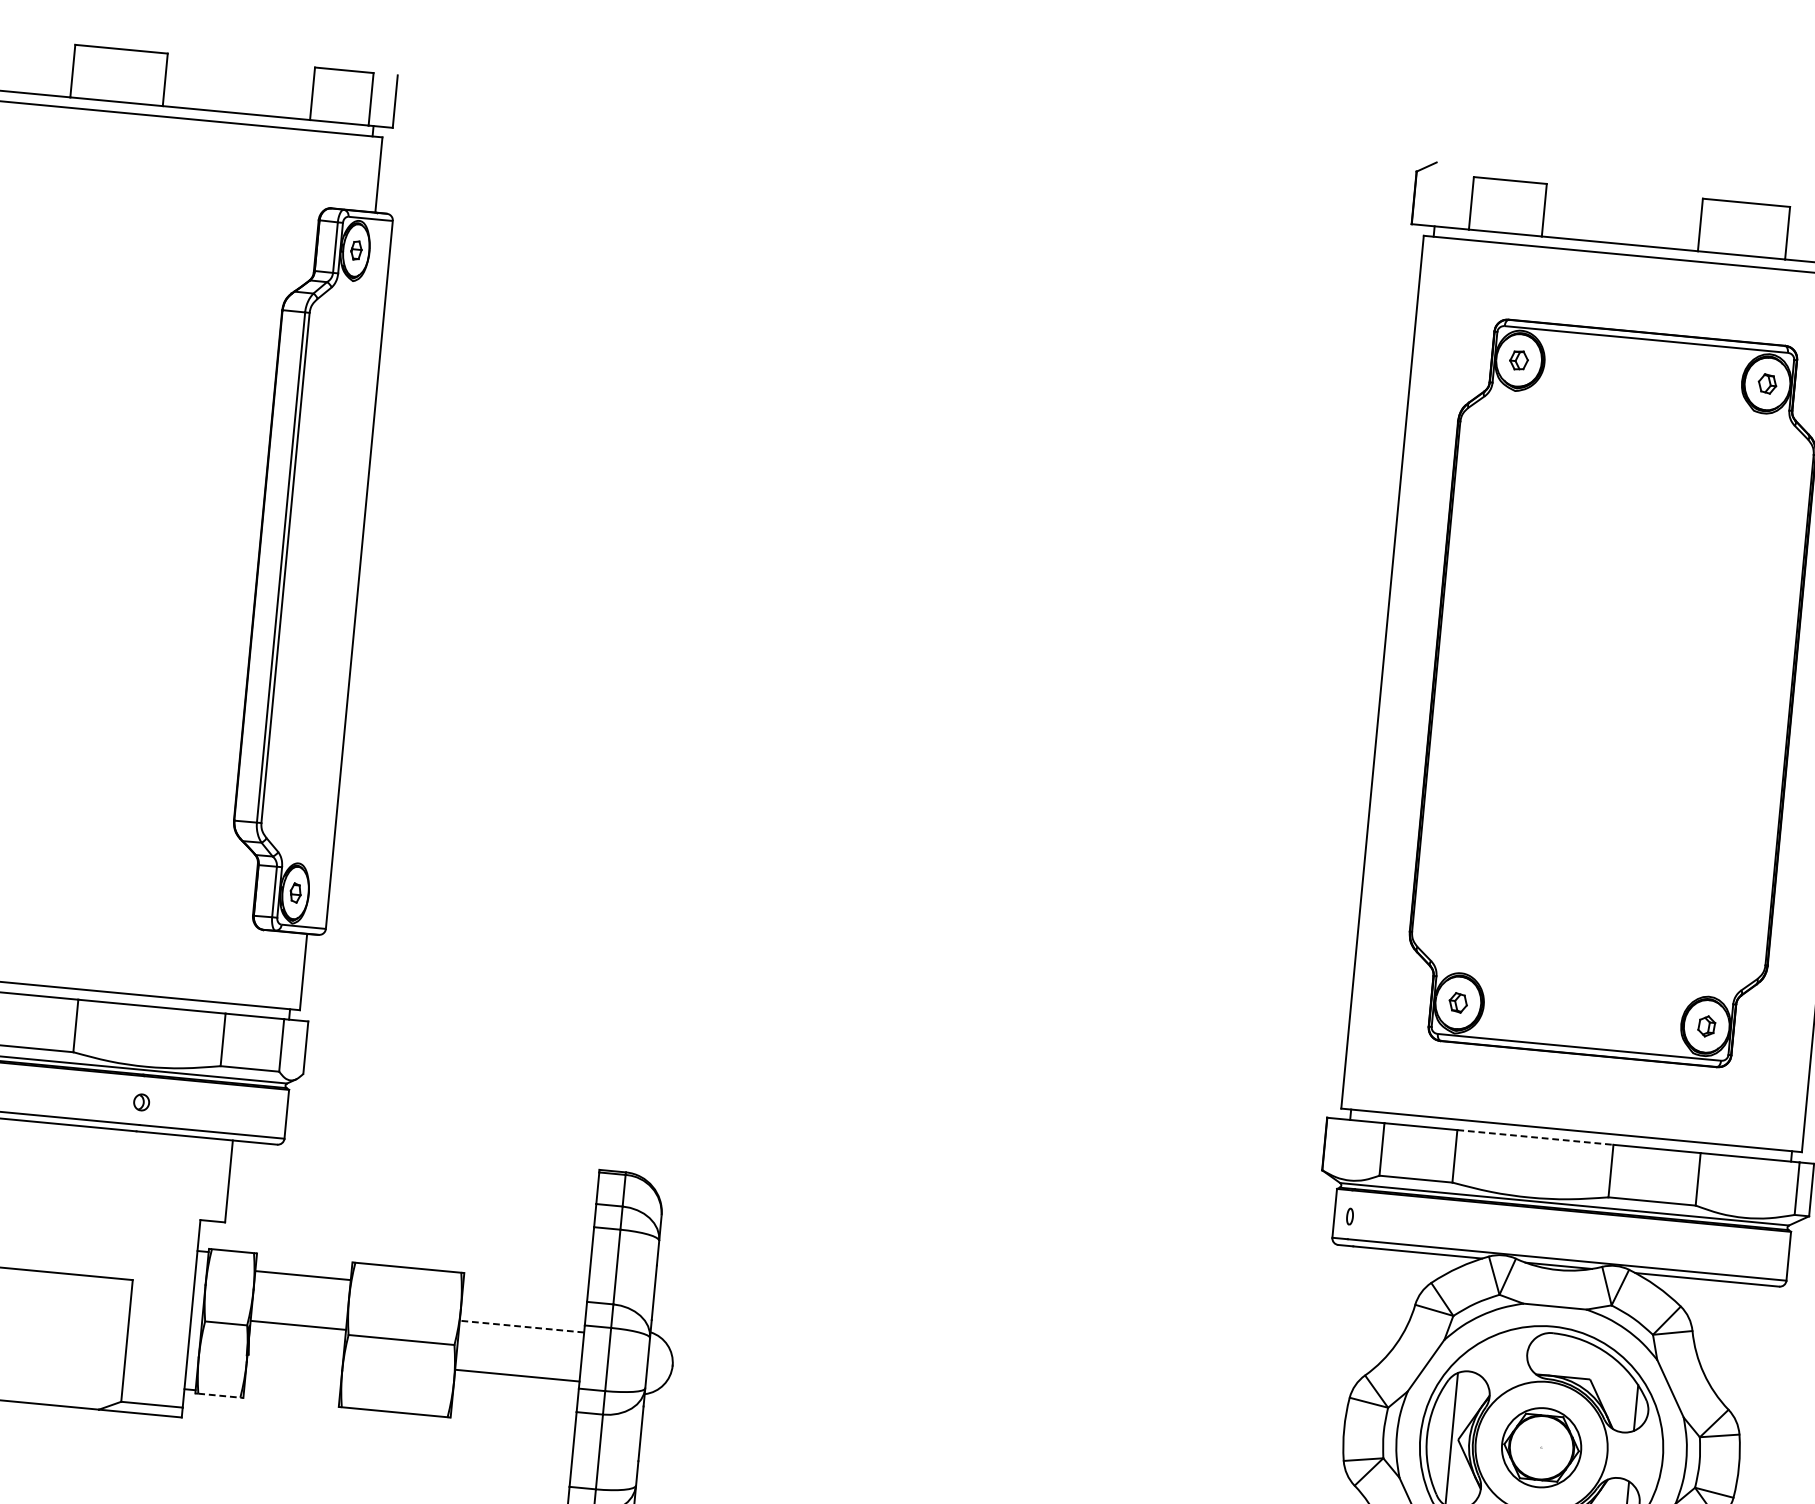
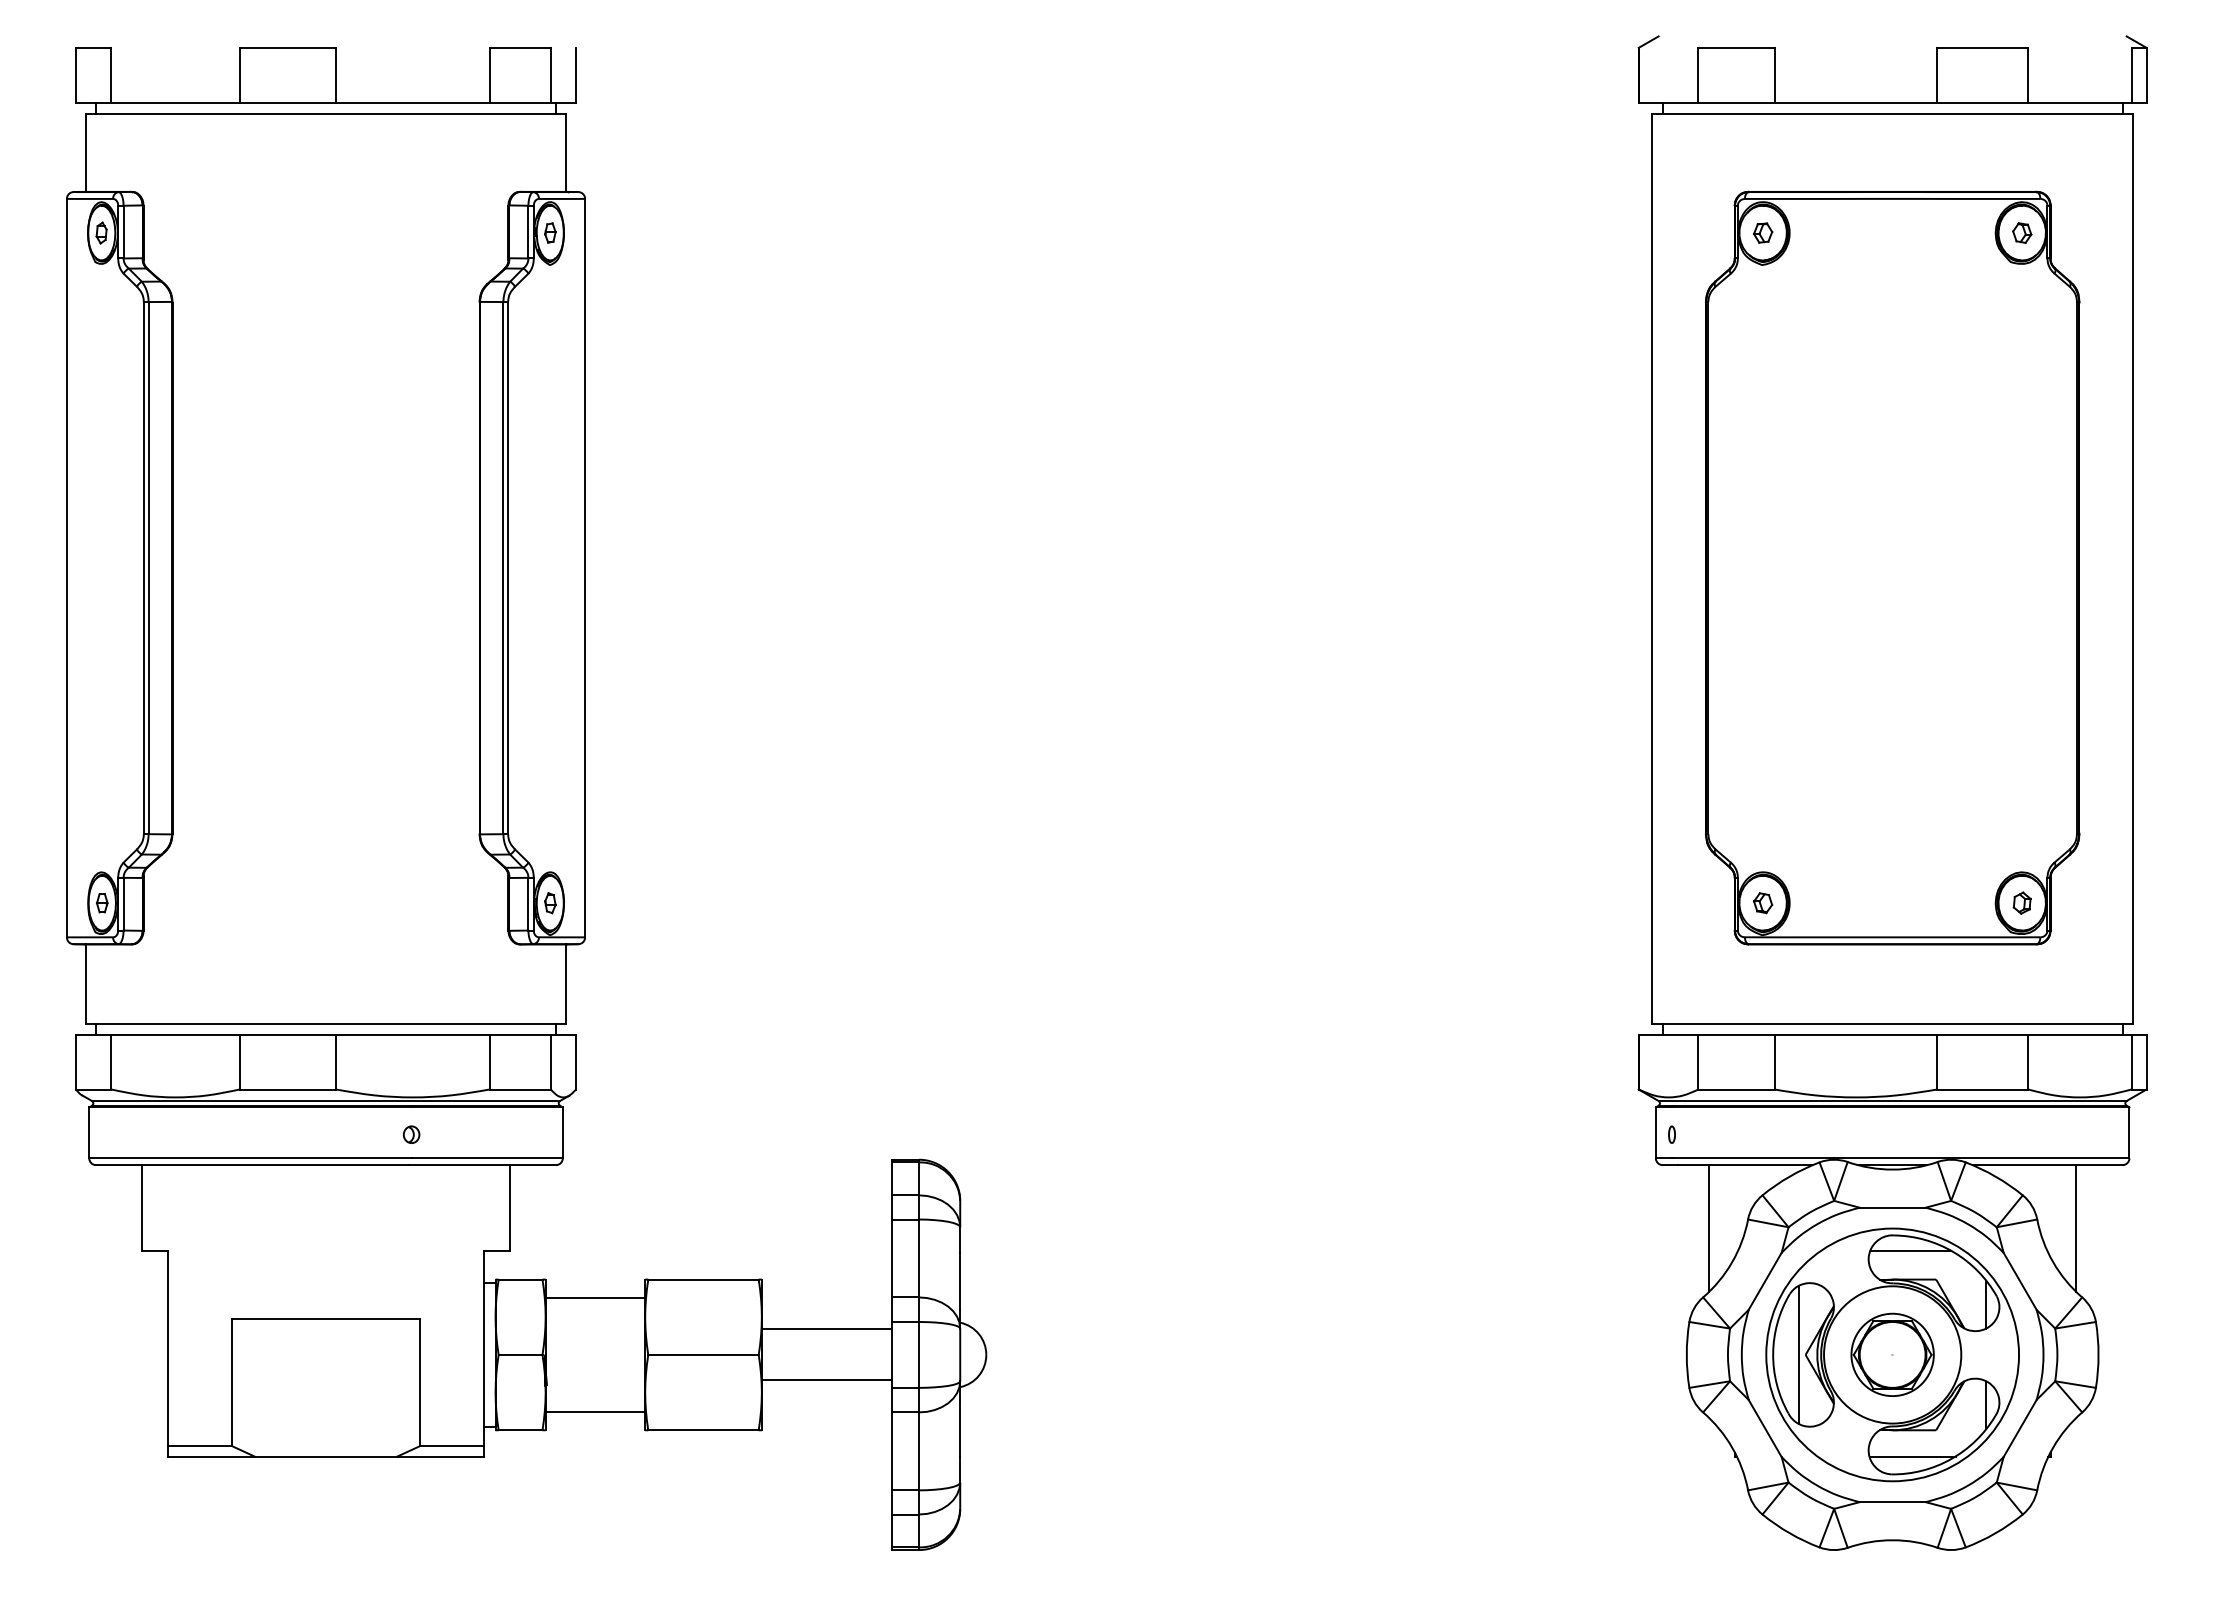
line: (1535, 1137) -> (1856, 1034), dashed -> solid
line: (1377, 1309) -> (1709, 1228), added
line: (298, 1324) -> (595, 1411), moved
line: (521, 1326) -> (826, 1329), dashed -> solid
line: (1729, 1343) -> (2076, 1228), added
line: (1568, 1349) -> (1910, 1250), added
line: (219, 1395) -> (520, 1430), dashed -> solid

